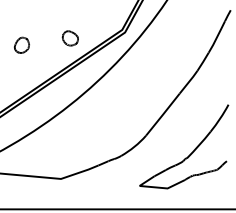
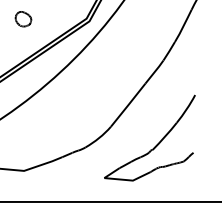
part: (69, 38) -> (22, 19), moved

